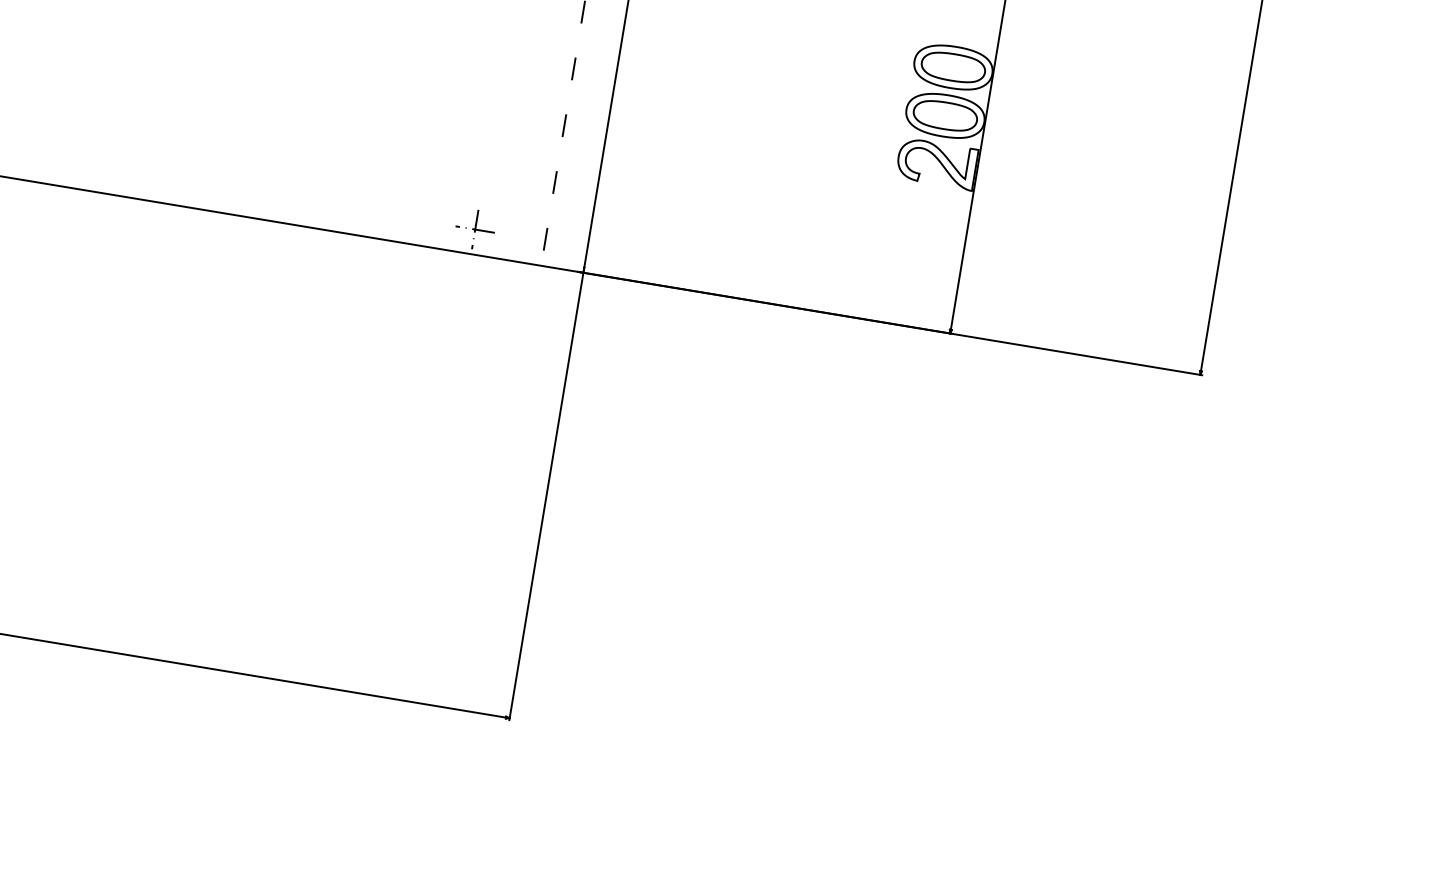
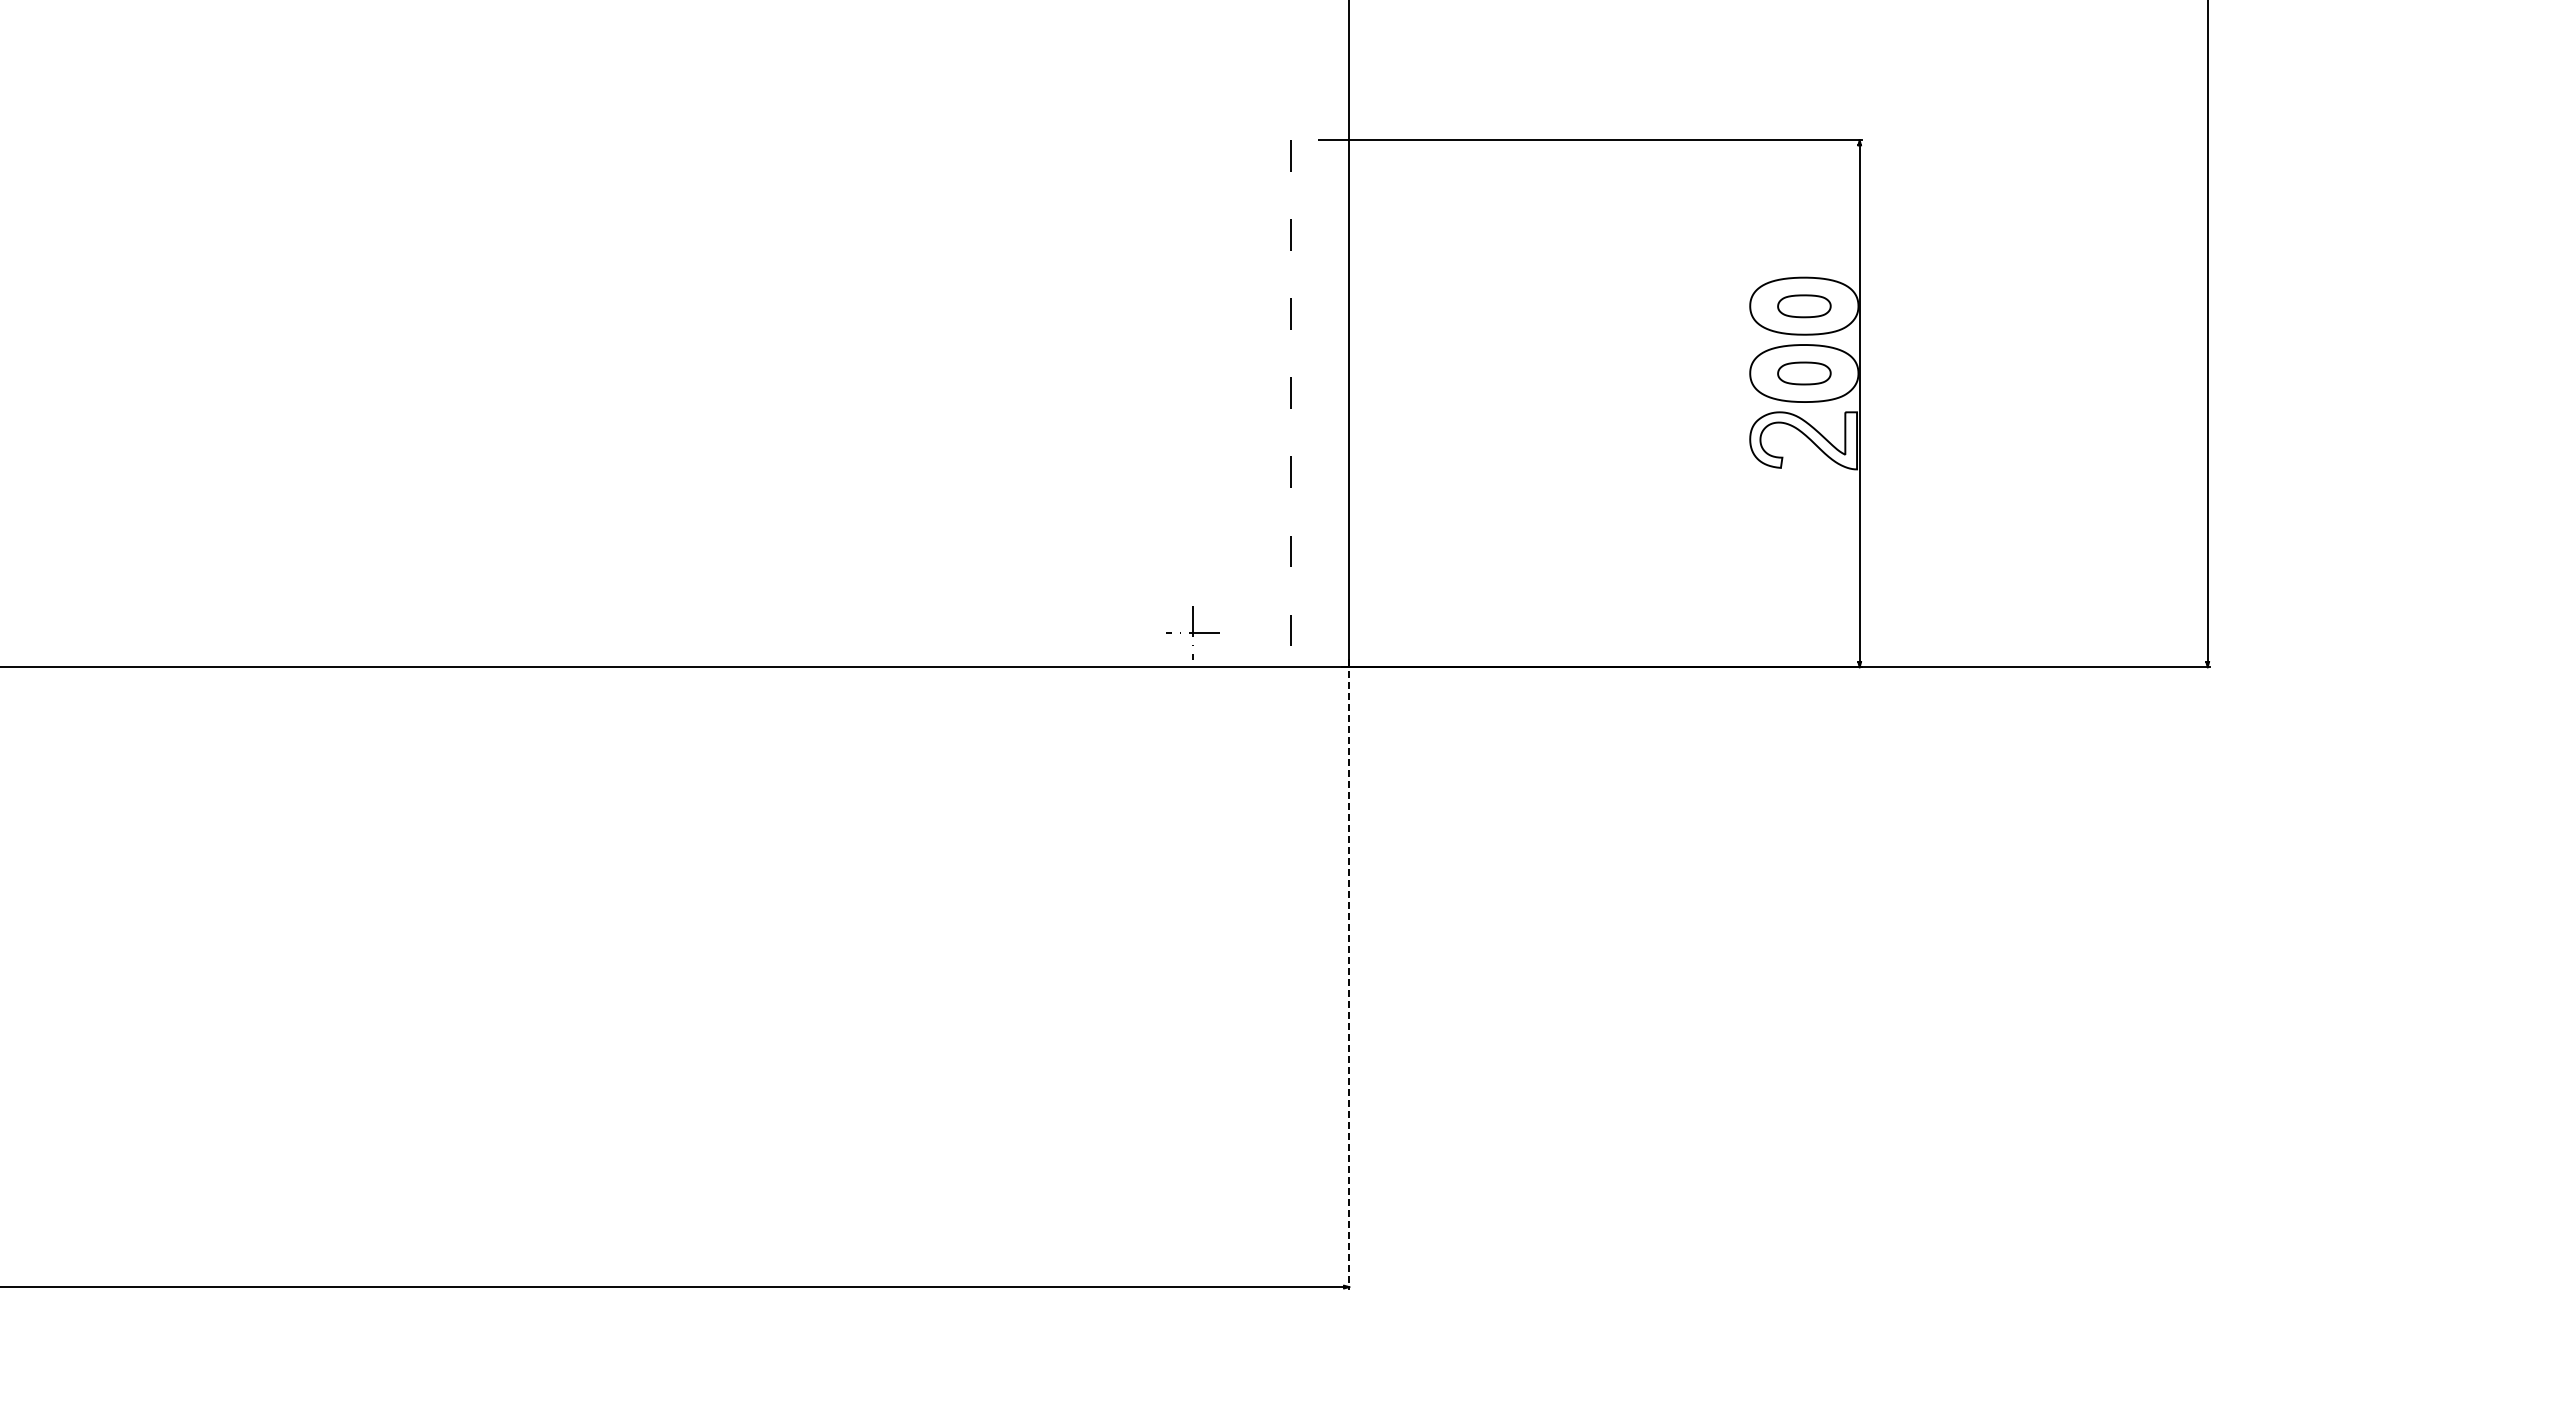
part: (953, 67) -> (1804, 306), size x0.6
part: (945, 115) -> (1804, 373), size x0.6
line: (547, 493) -> (1349, 974), solid -> dashed

